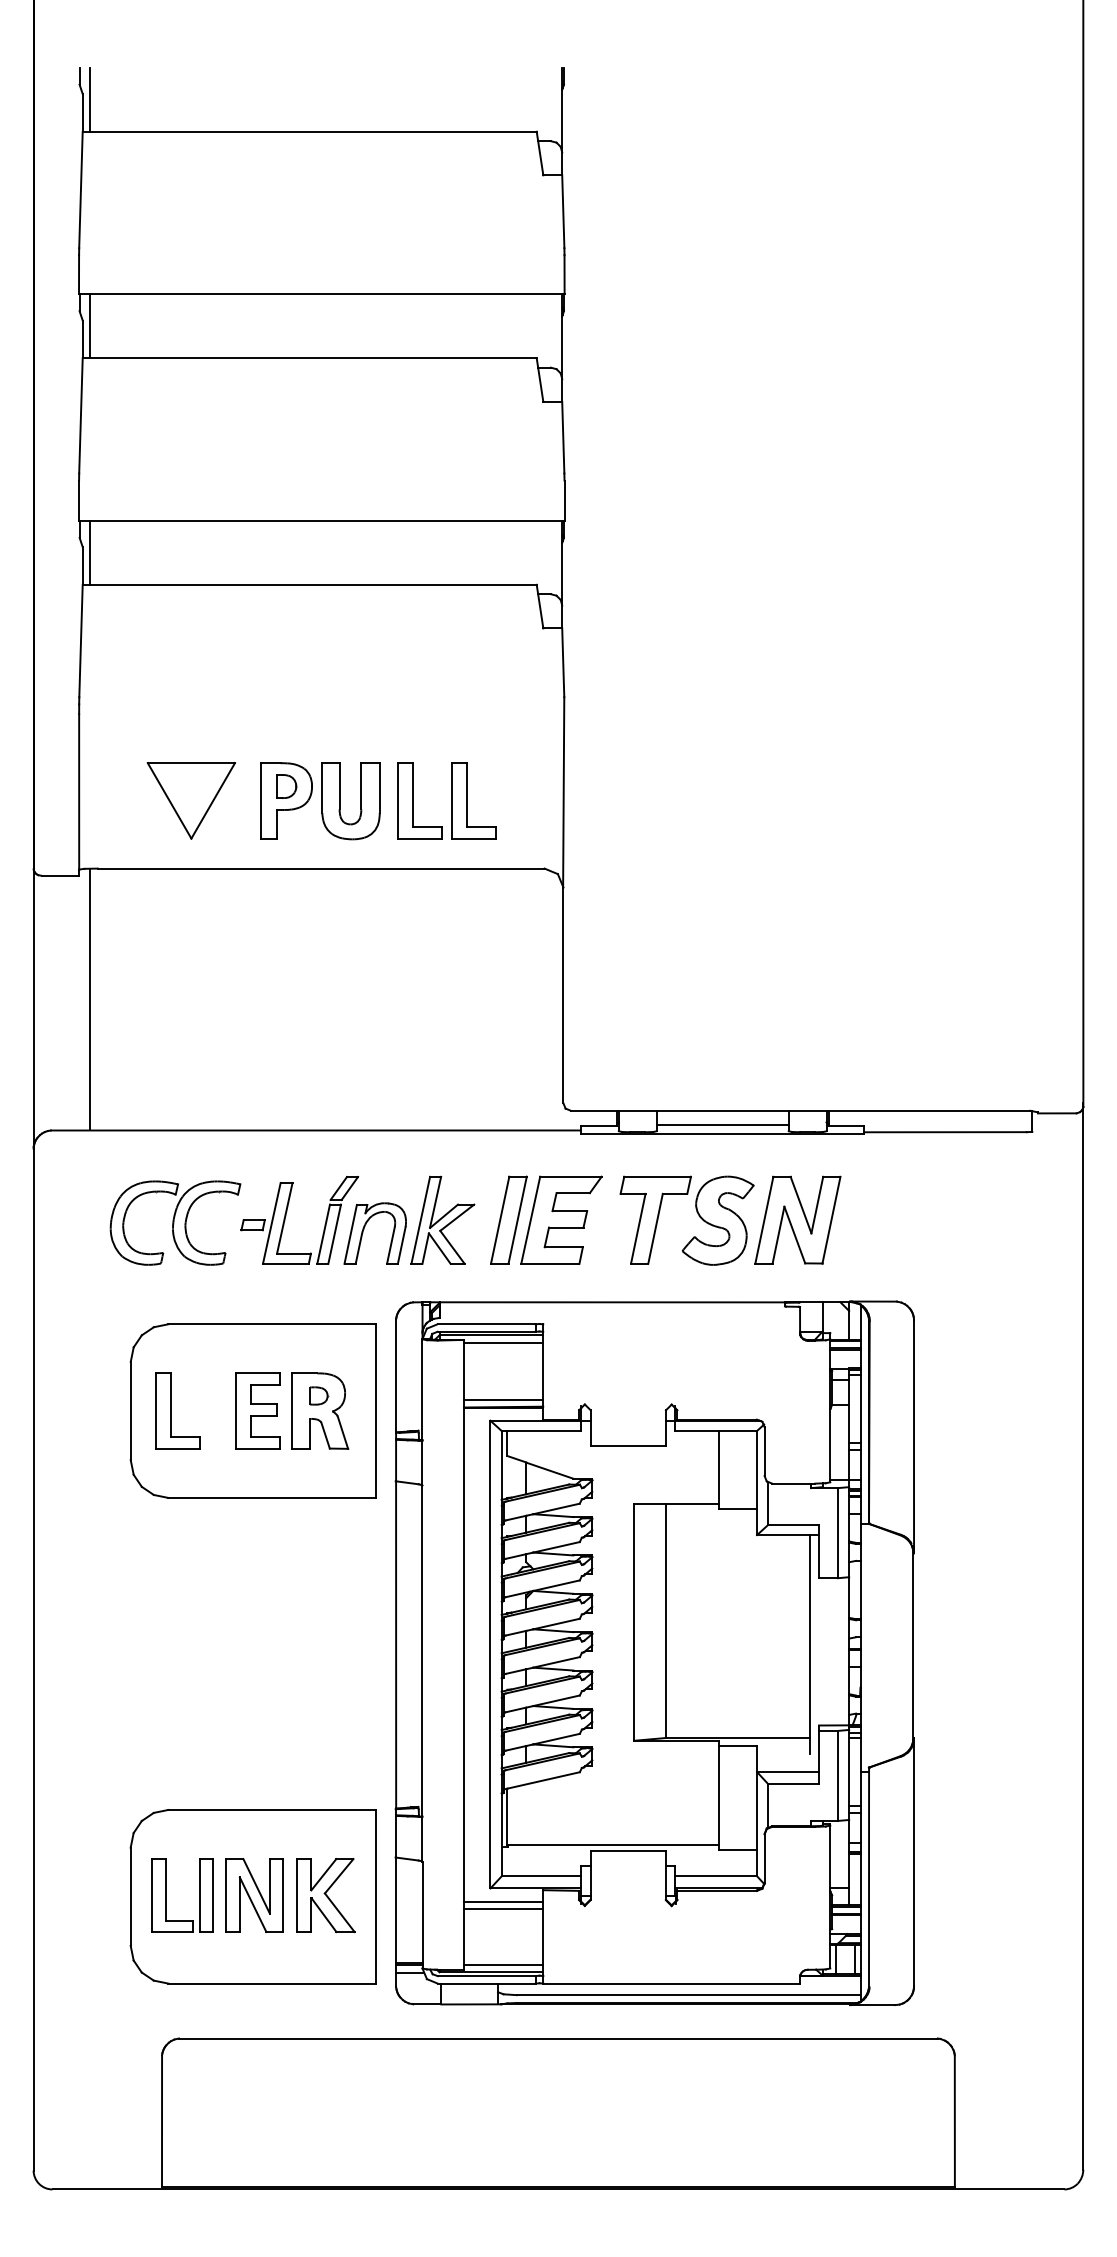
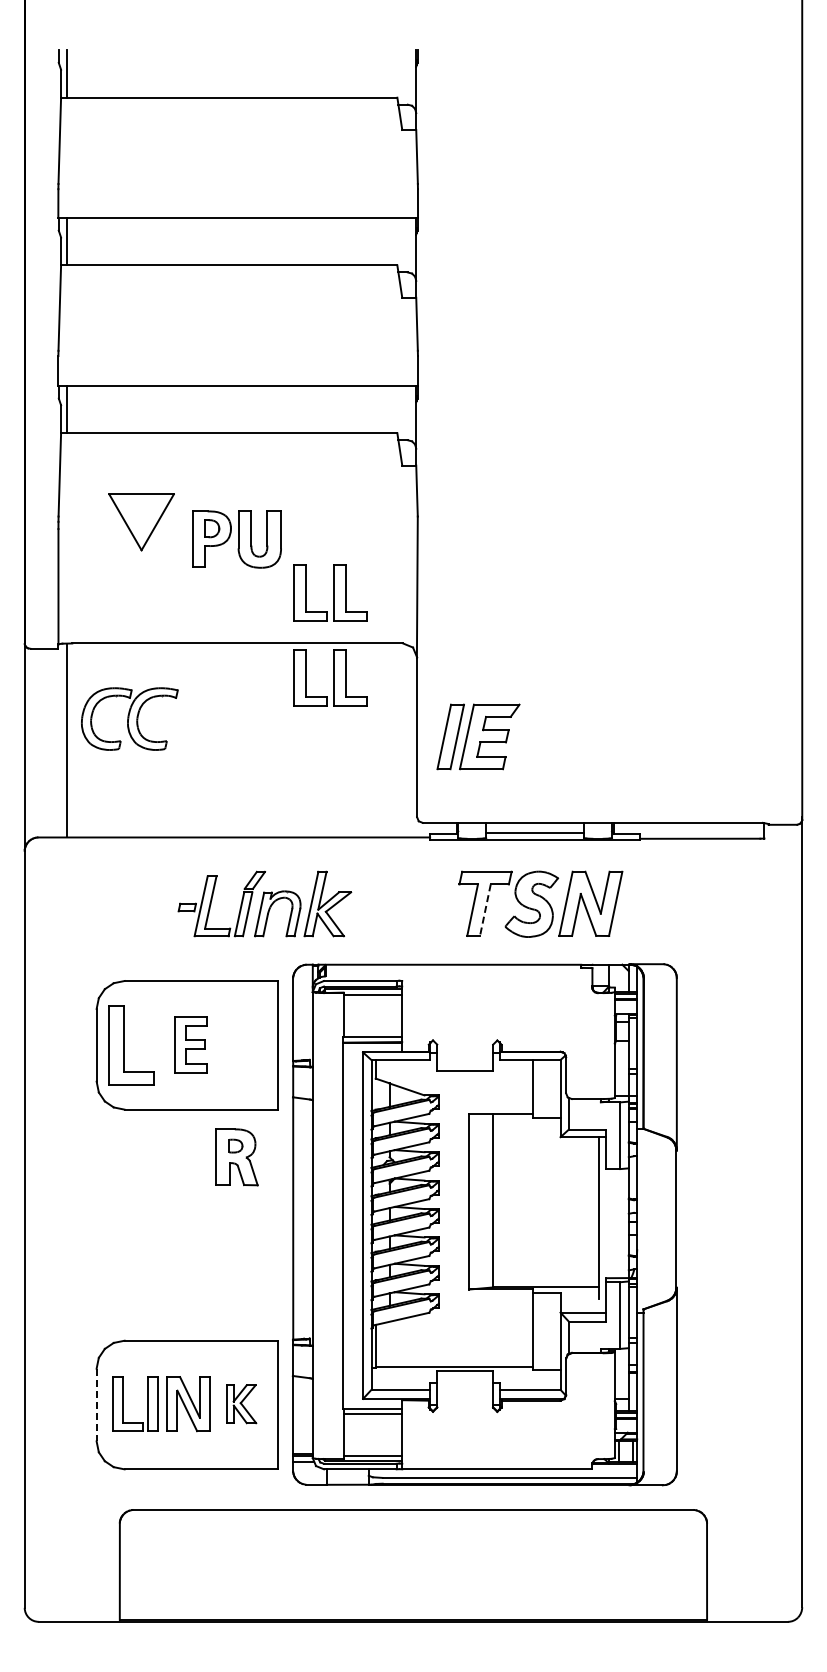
part: (191, 801) -> (141, 522), moved
part: (319, 801) -> (236, 539), moved
part: (446, 914) -> (330, 677), added
part: (546, 1219) -> (478, 736), moved
part: (175, 1222) -> (129, 718), moved
line: (655, 1229) -> (485, 910), solid -> dashed
part: (177, 1409) -> (131, 1044), size x1.4
part: (319, 1411) -> (236, 1157), moved
part: (326, 1896) -> (241, 1404), size x0.7
line: (130, 1897) -> (96, 1405), solid -> dashed

